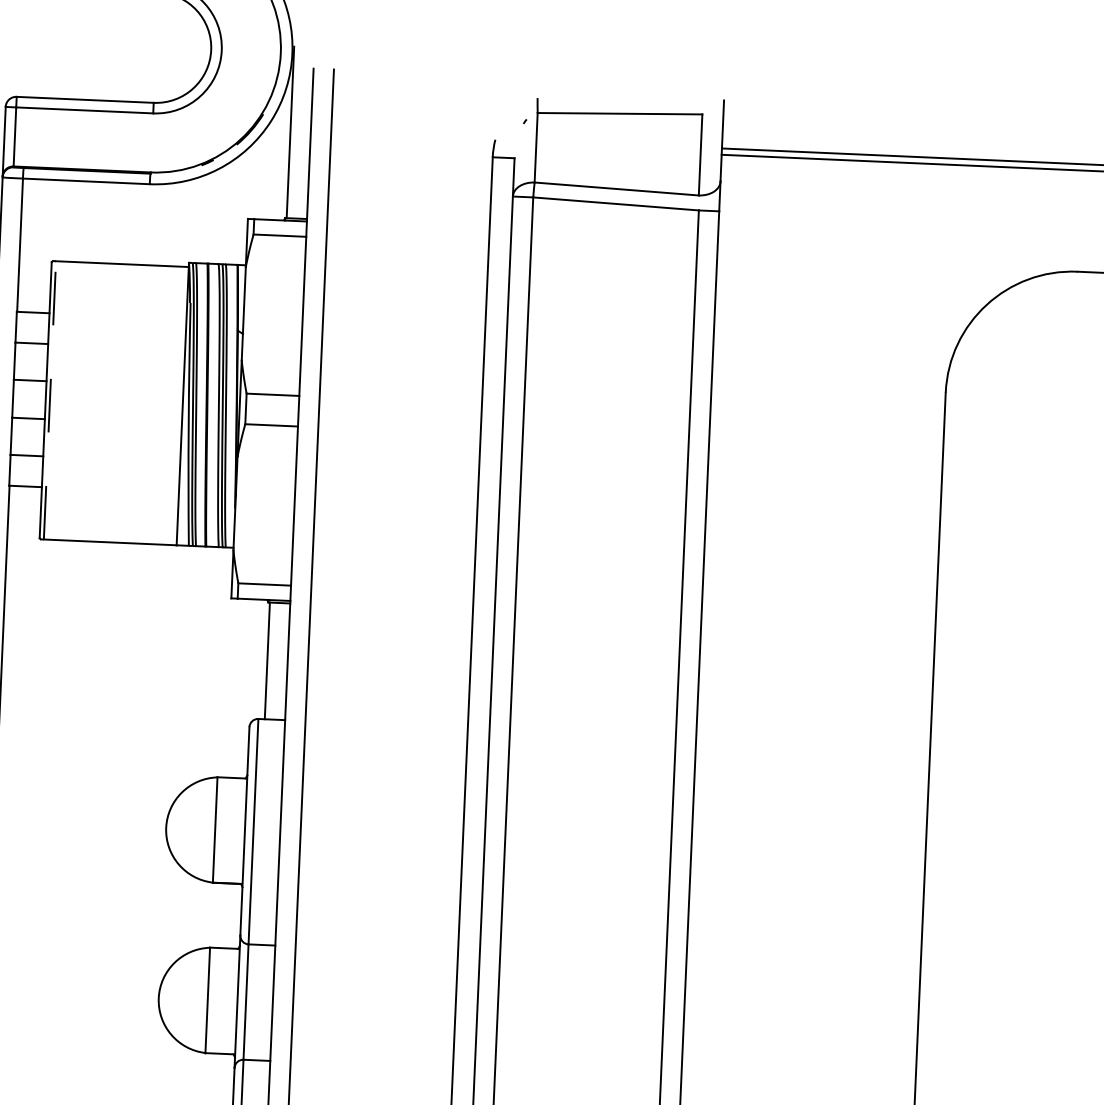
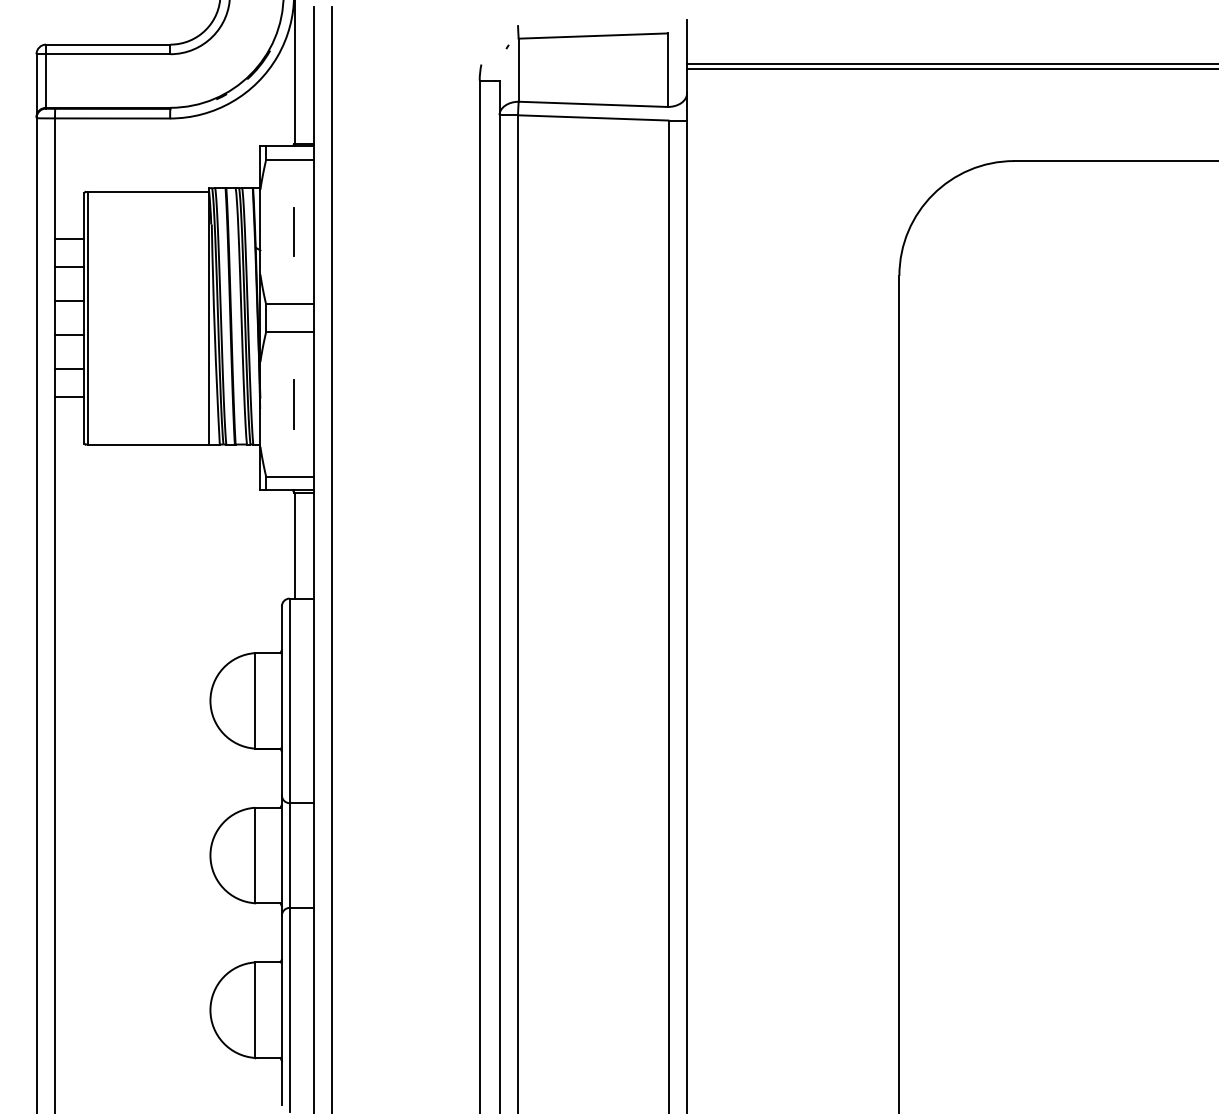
line: (280, 314) -> (293, 231), added
line: (50, 399) -> (88, 317), dashed -> solid
line: (273, 505) -> (294, 404), added

